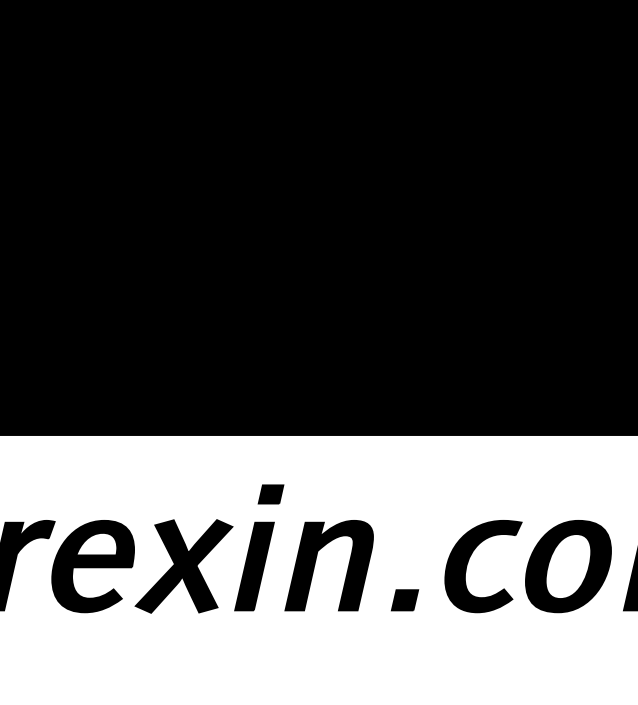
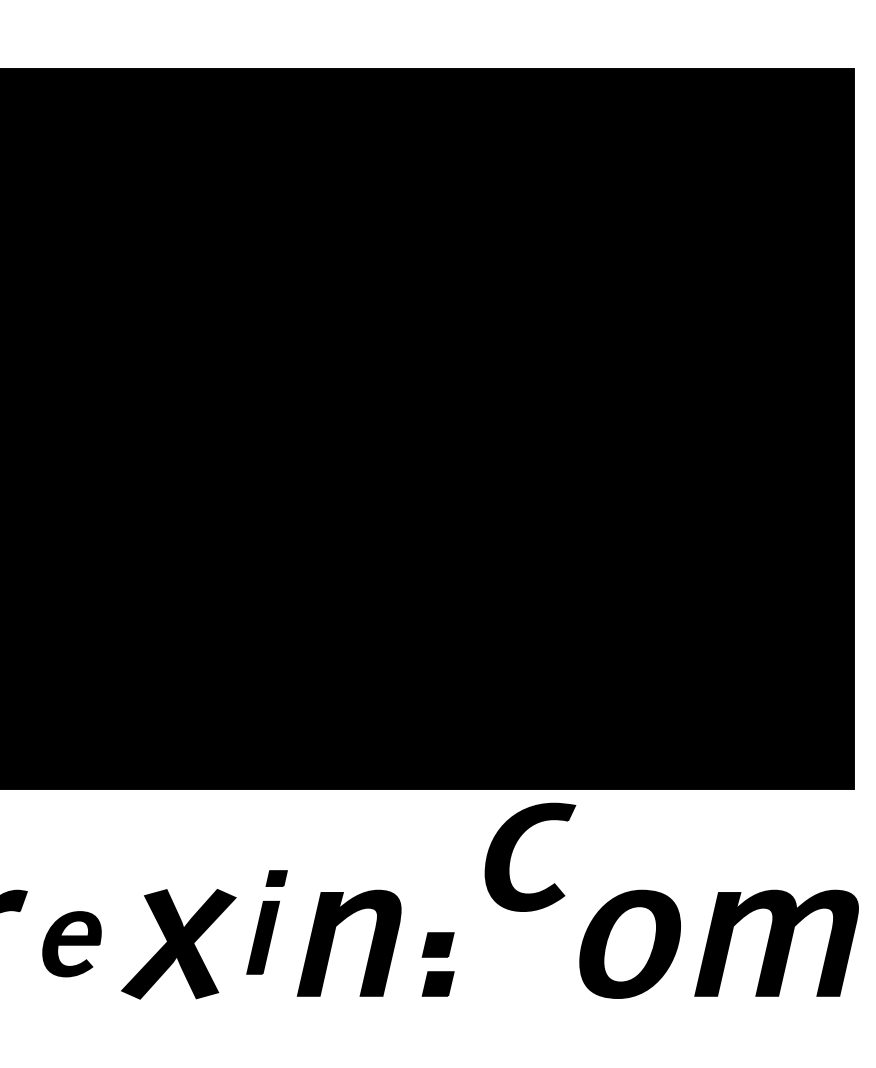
part: (258, 547) -> (266, 922), size x0.7
part: (469, 560) -> (513, 850), moved
part: (92, 565) -> (71, 943), size x0.6
part: (404, 566) -> (437, 944), added

